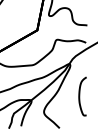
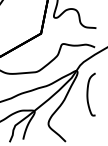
curve: (80, 96) -> (88, 94), moved

